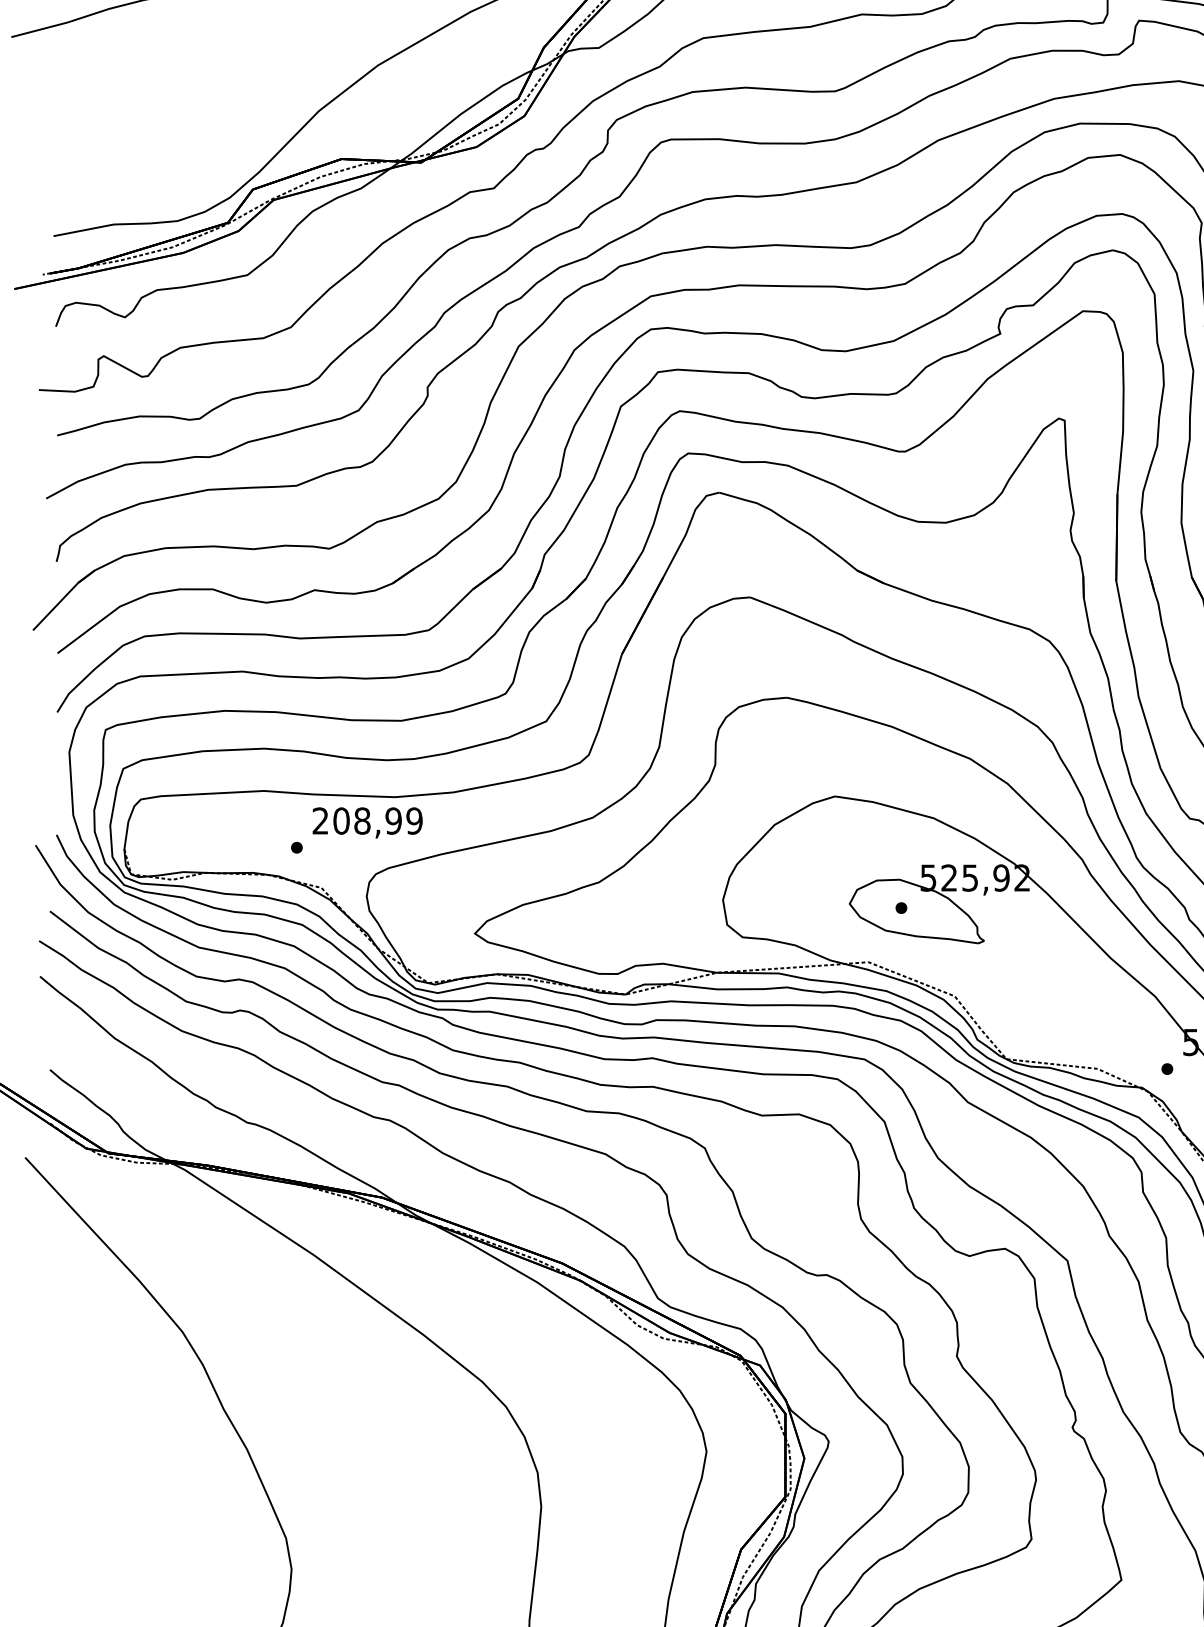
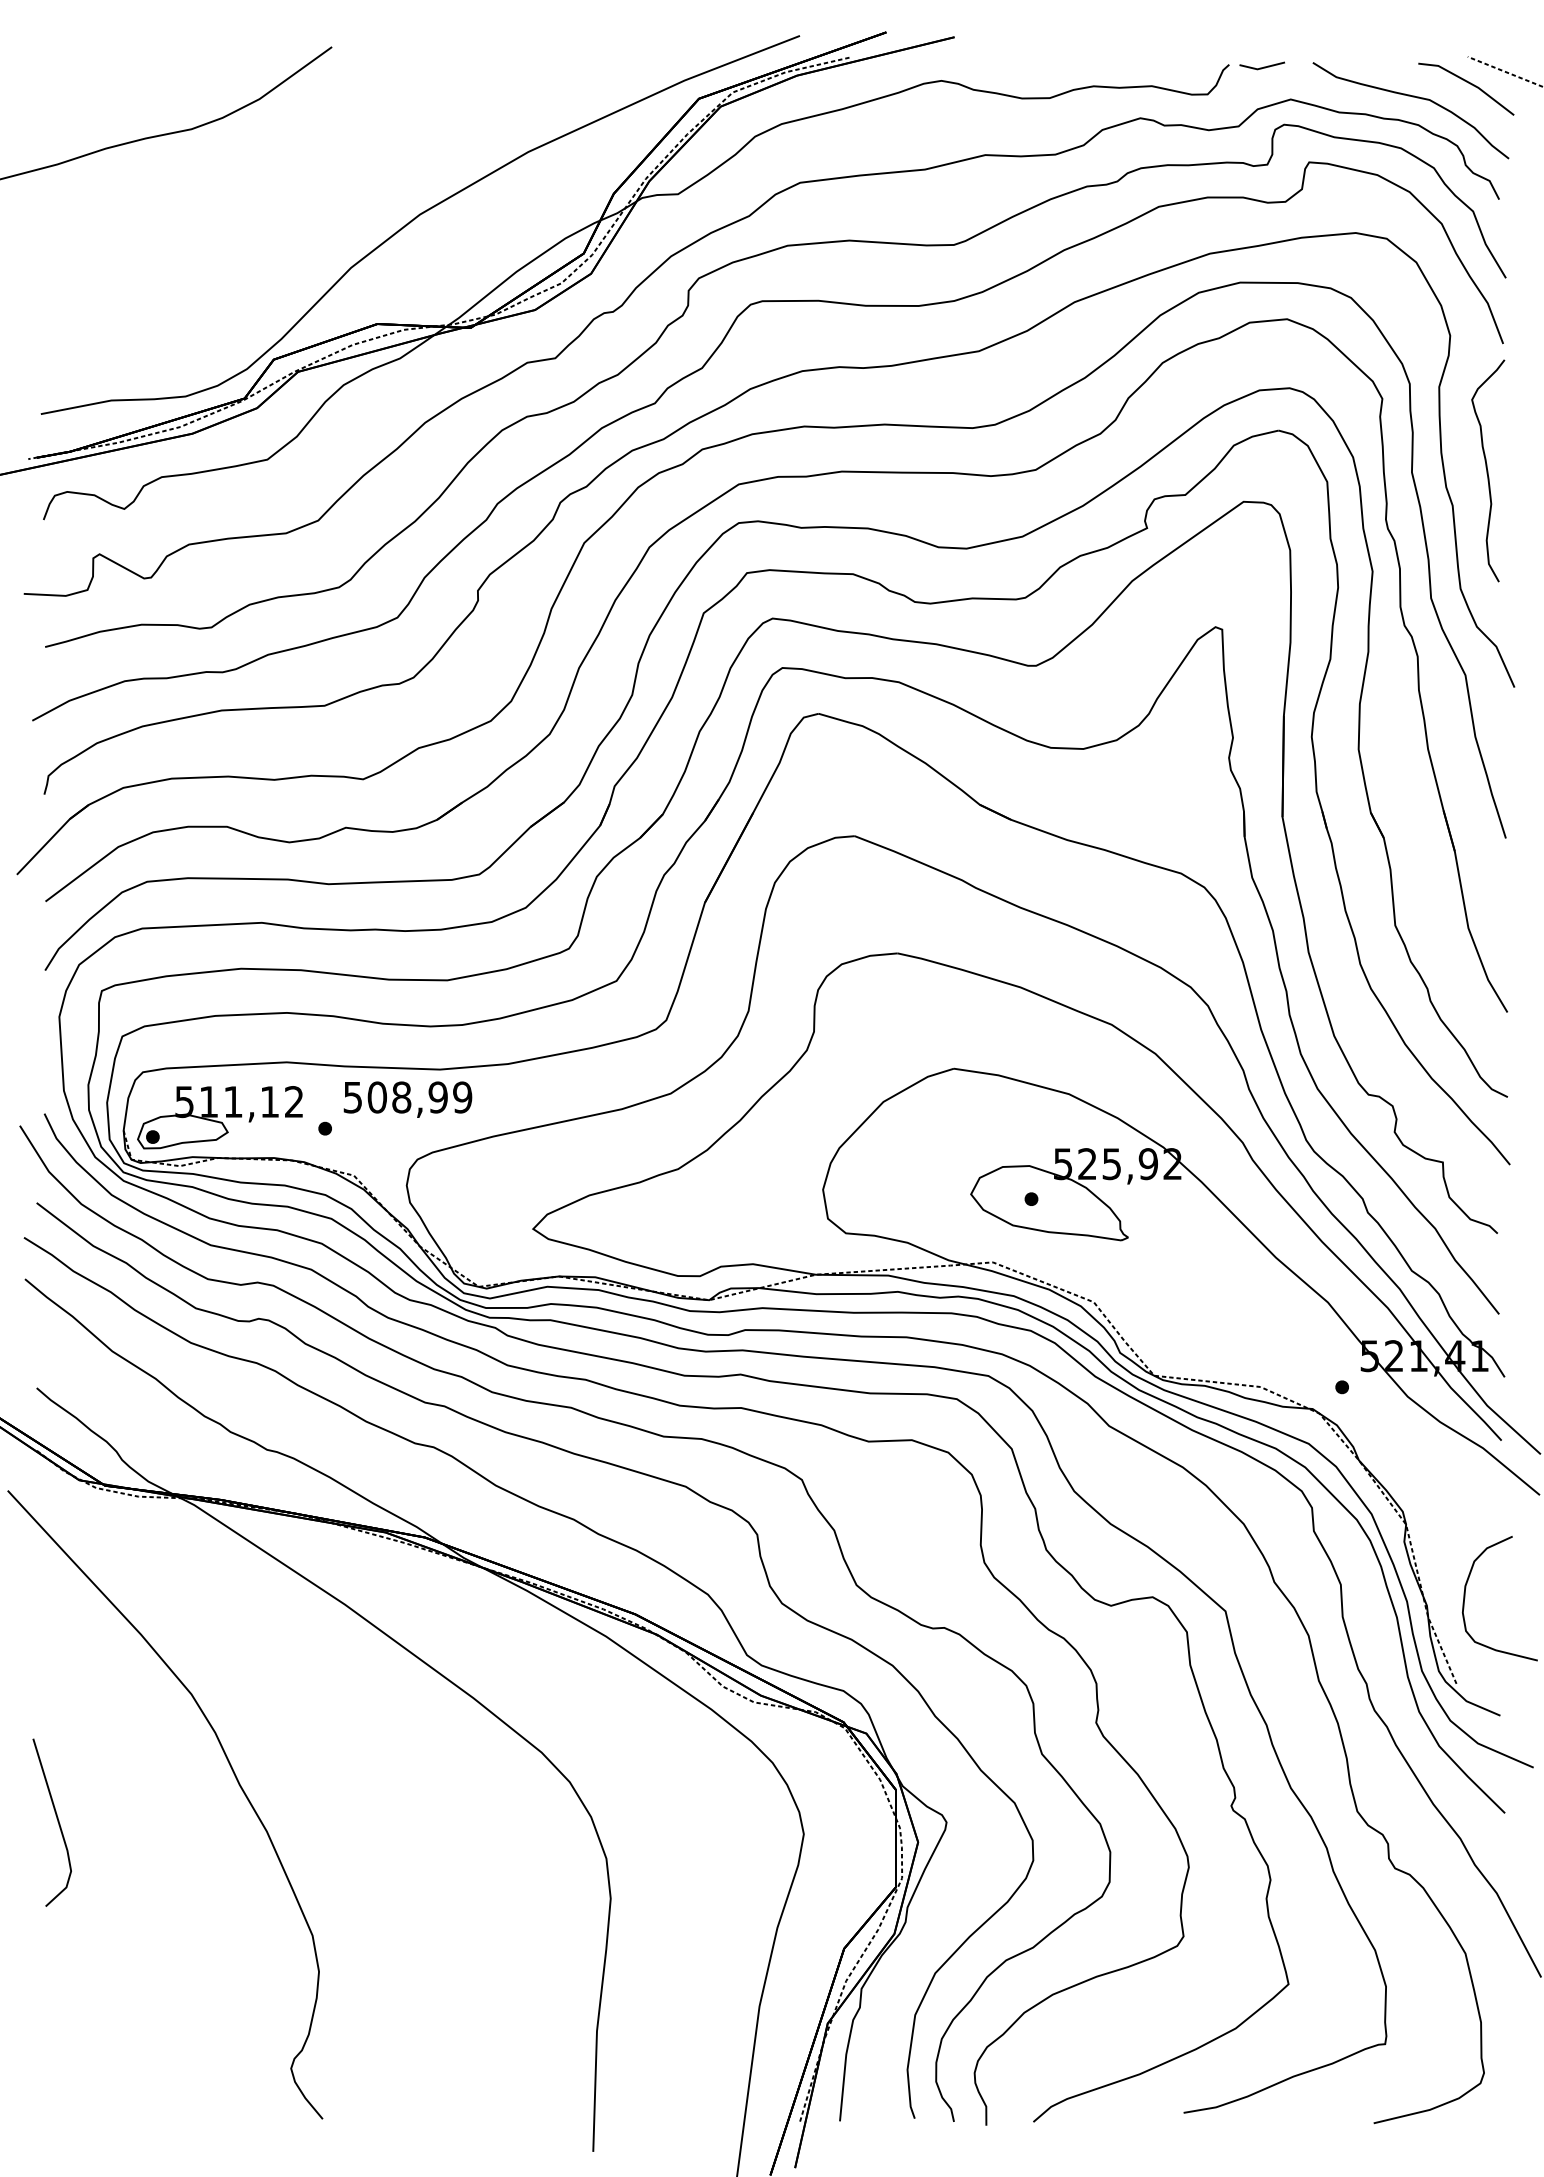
text: (320, 821) -> (352, 1097), 208,99 -> 508,99
part: (206, 838) -> (219, 1117), added
line: (67, 1441) -> (57, 1822), added

